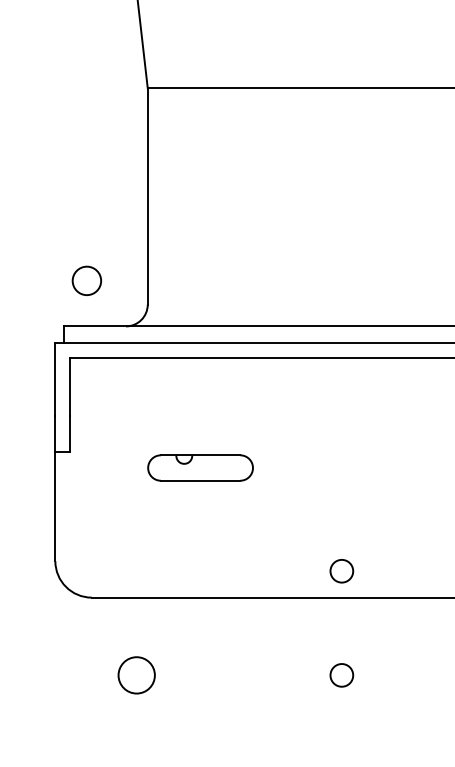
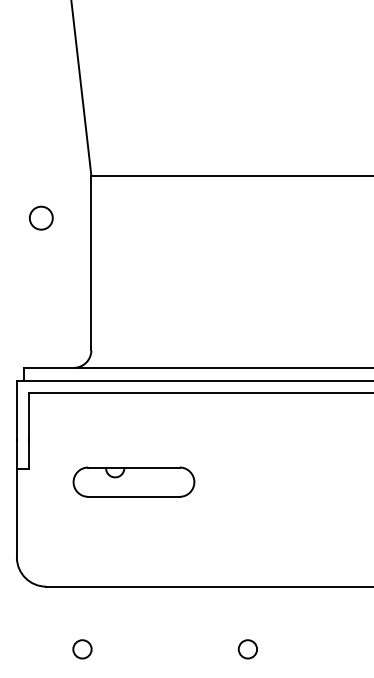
circle: (87, 280) -> (41, 217), moved
part: (199, 467) -> (133, 481), size x1.43
circle: (341, 571) -> (247, 565), removed
circle: (136, 675) -> (82, 649), size x0.62

